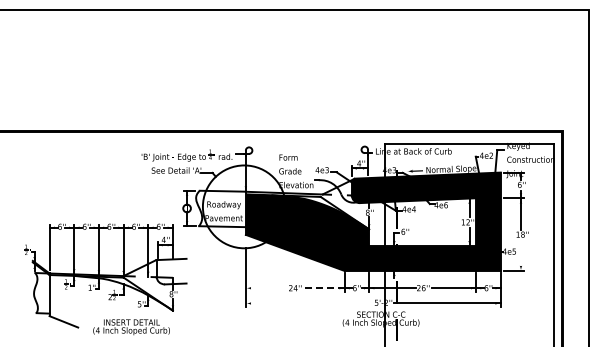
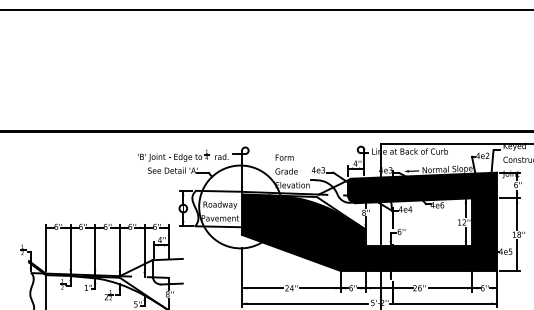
line: (520, 255) -> (516, 255), added
line: (266, 288) -> (262, 288), added
line: (323, 288) -> (319, 288), dashed -> solid
line: (308, 303) -> (304, 303), added

